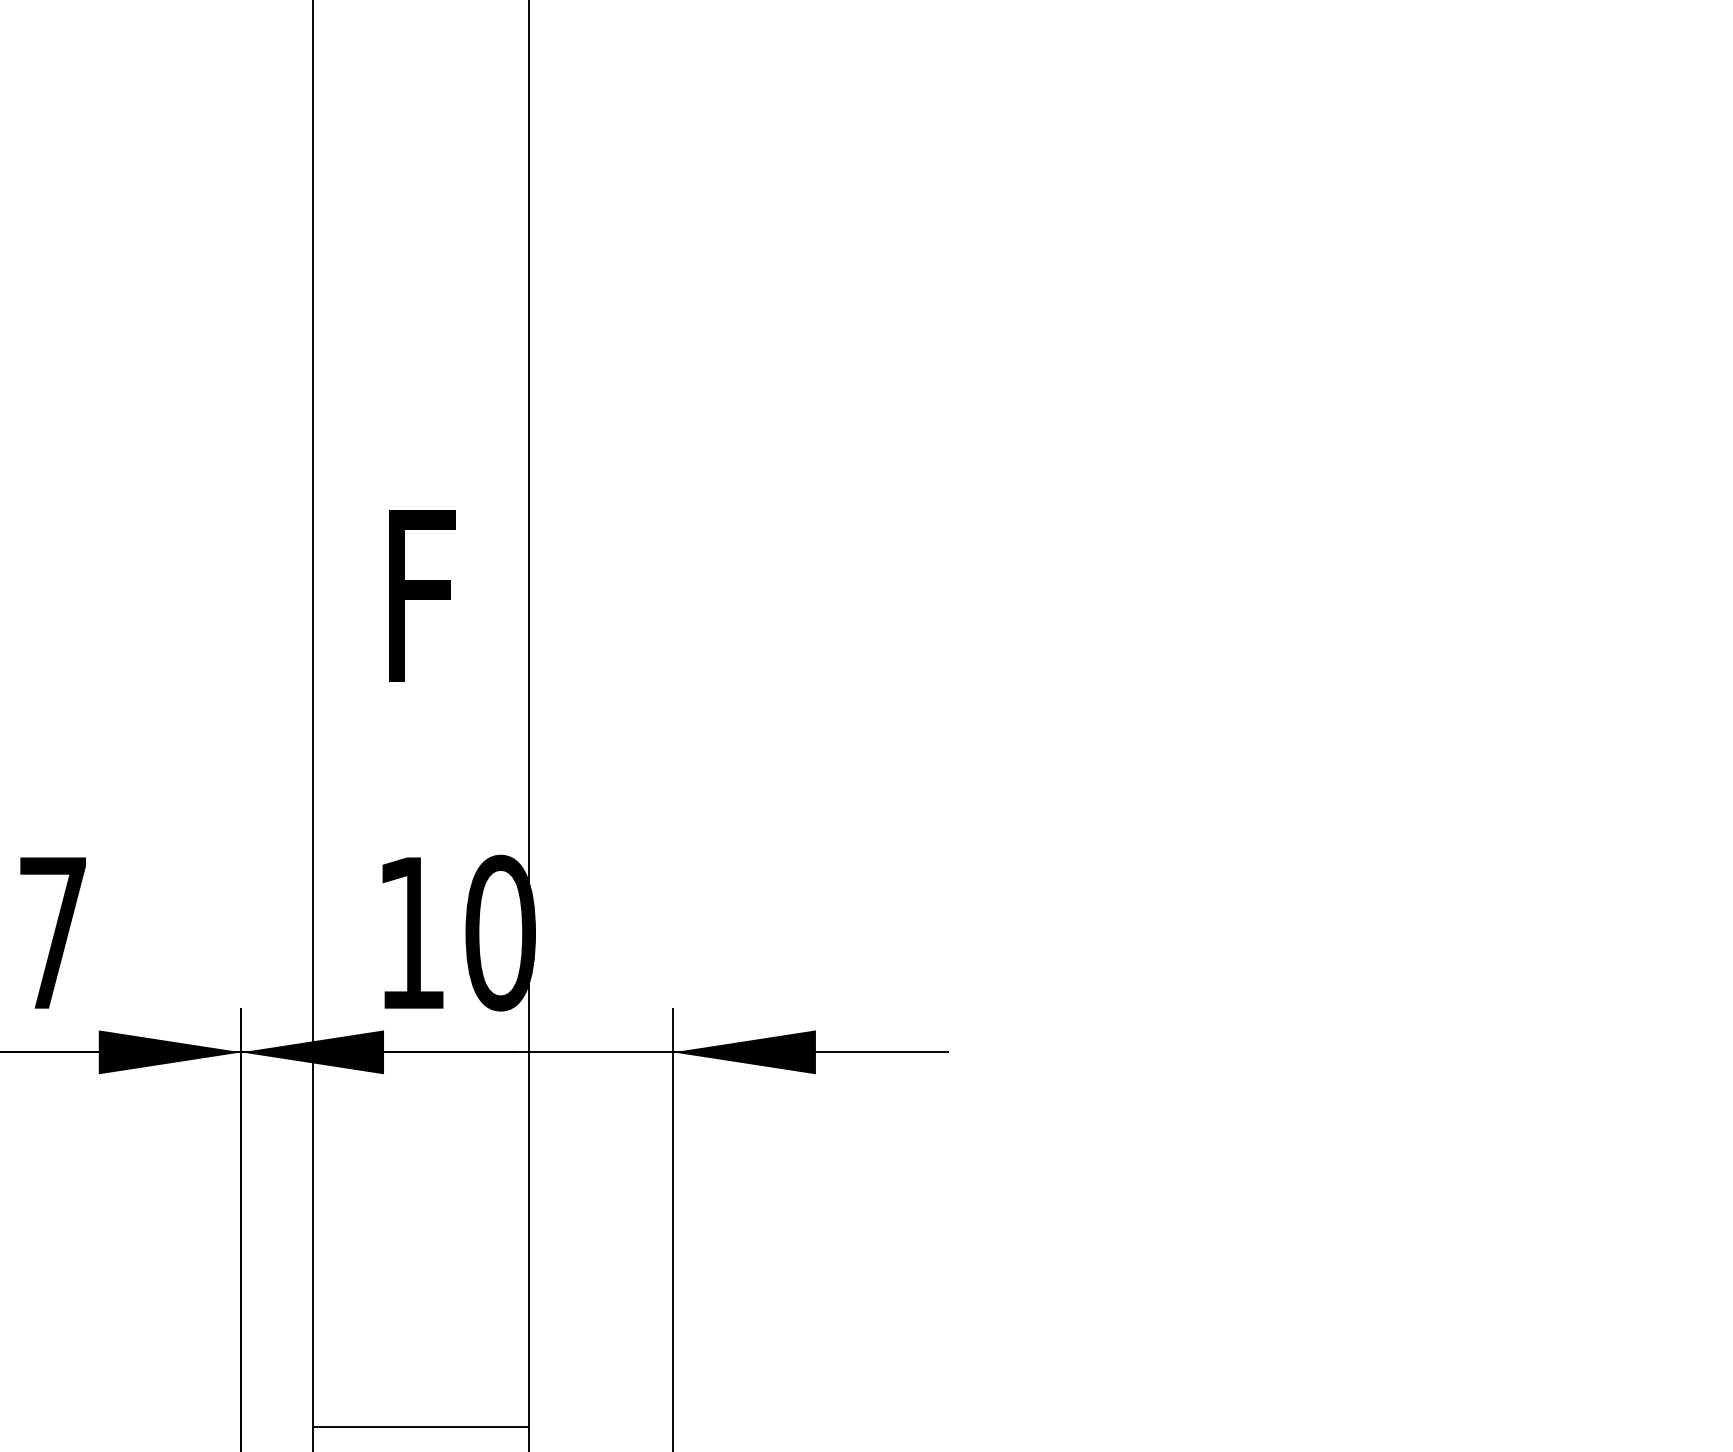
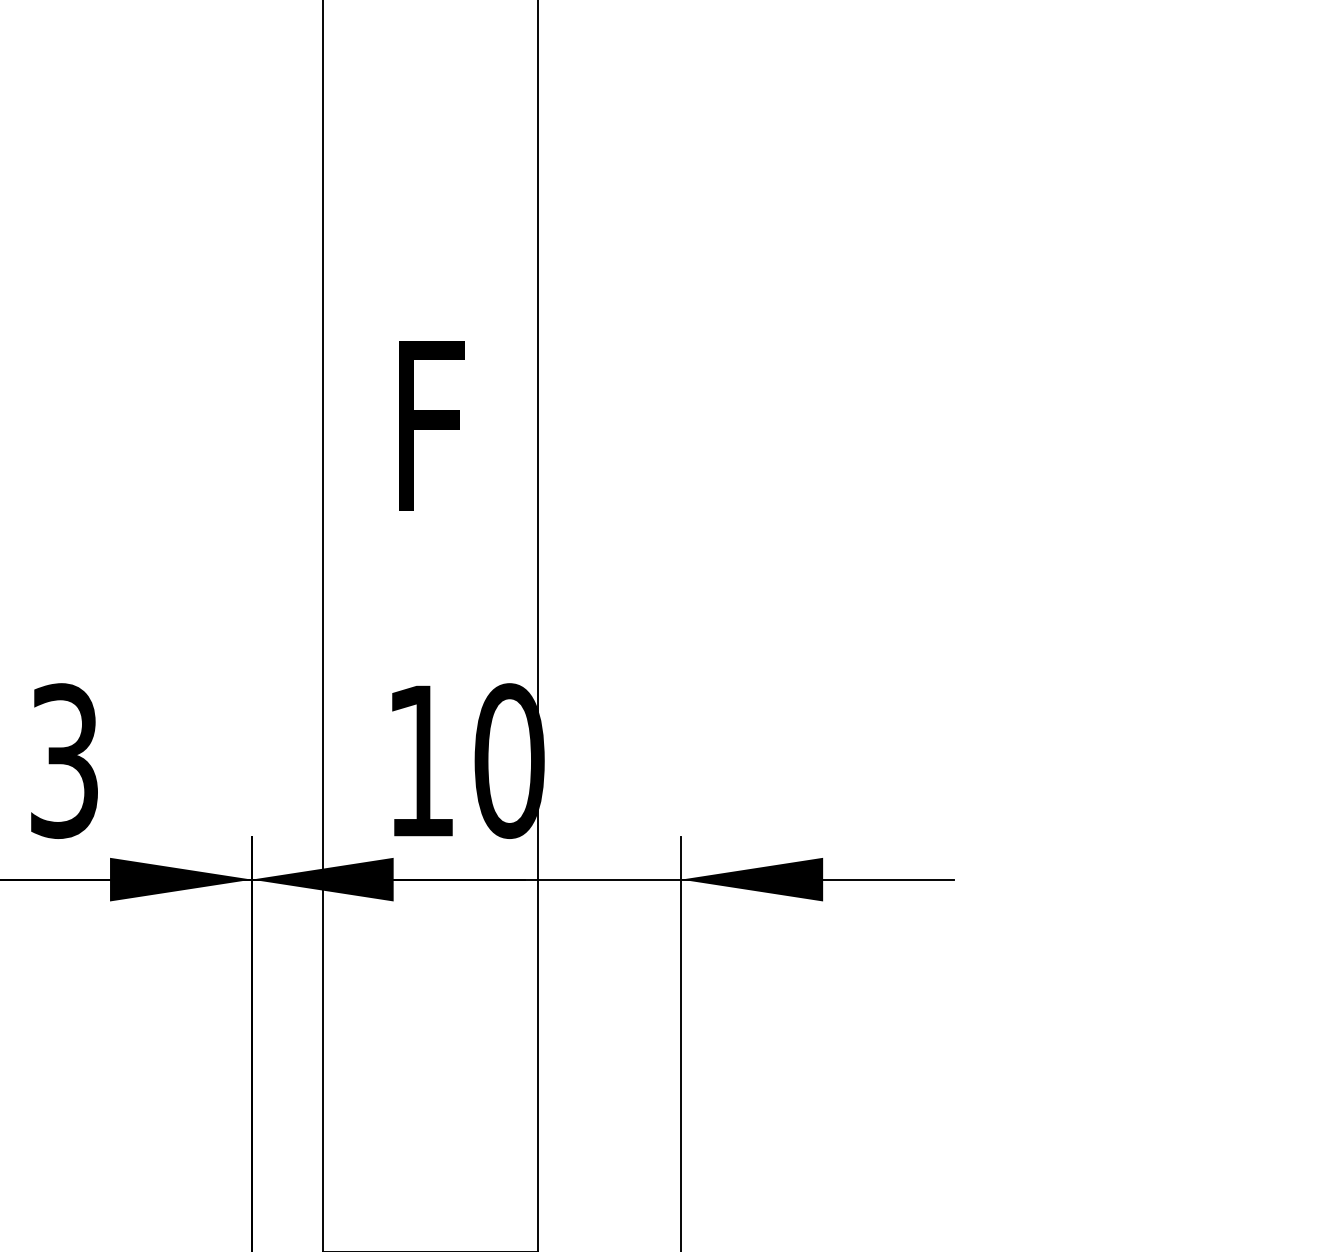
text: (52, 932) -> (63, 760), 7 -> 3

